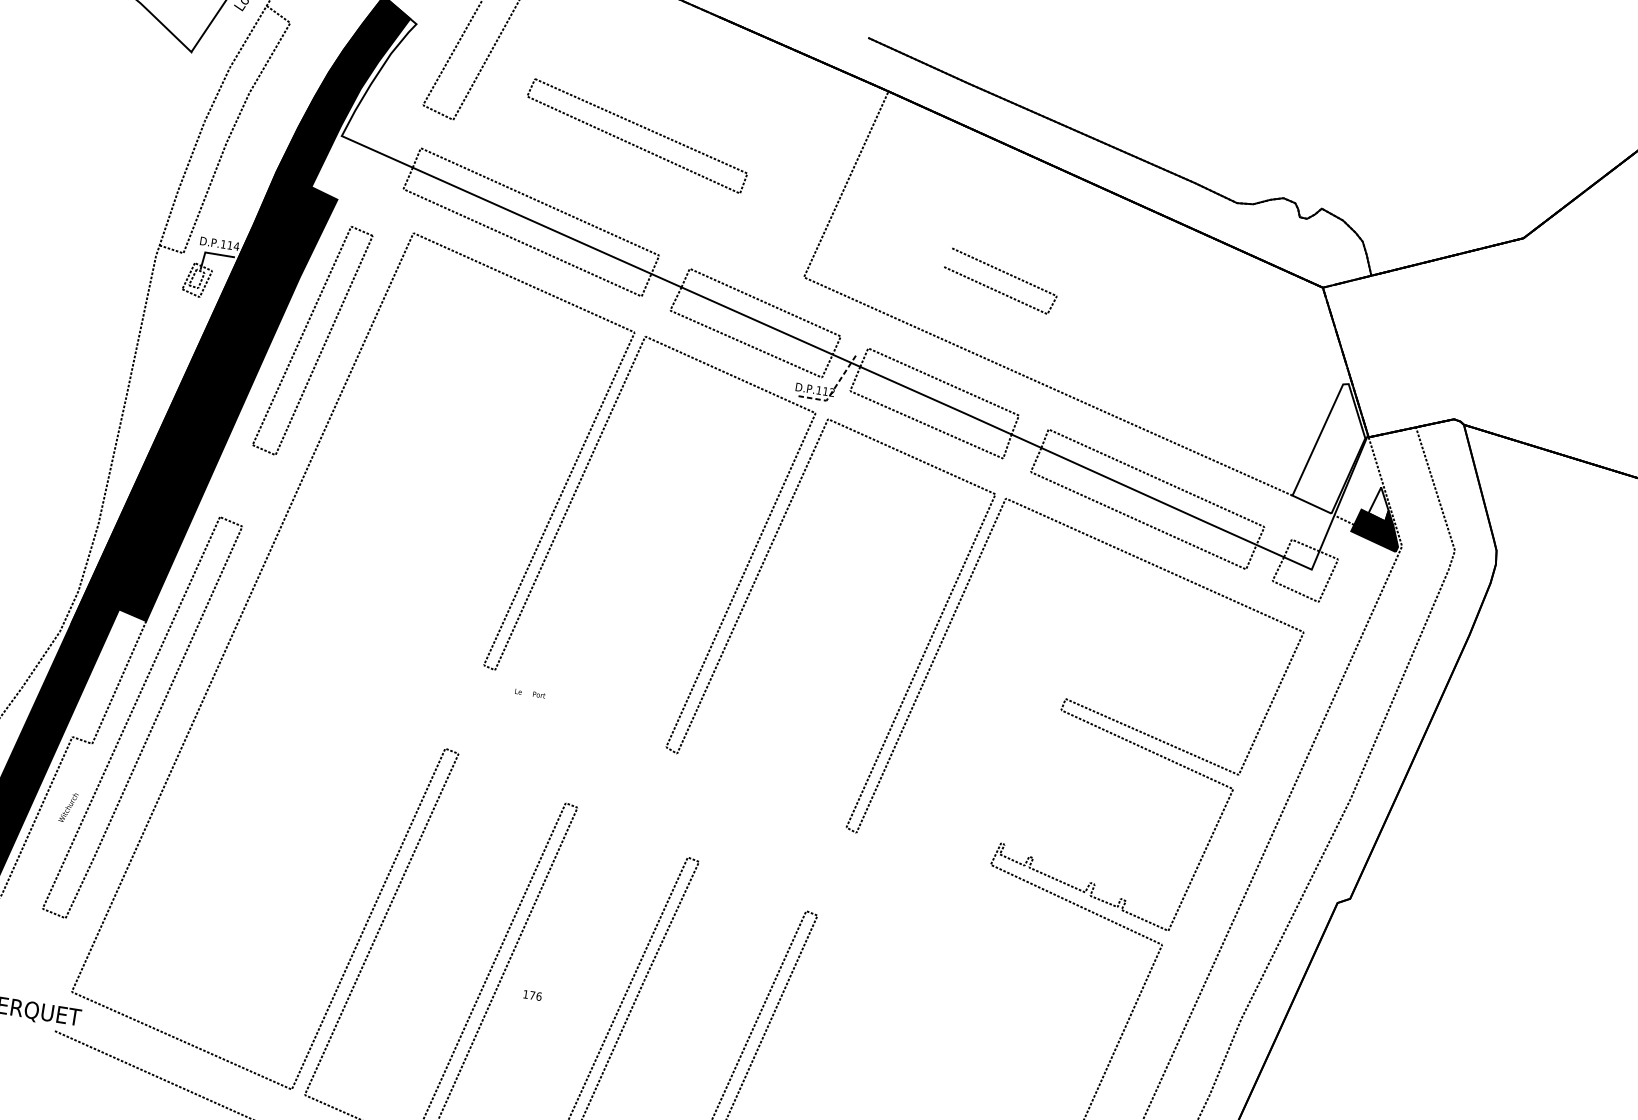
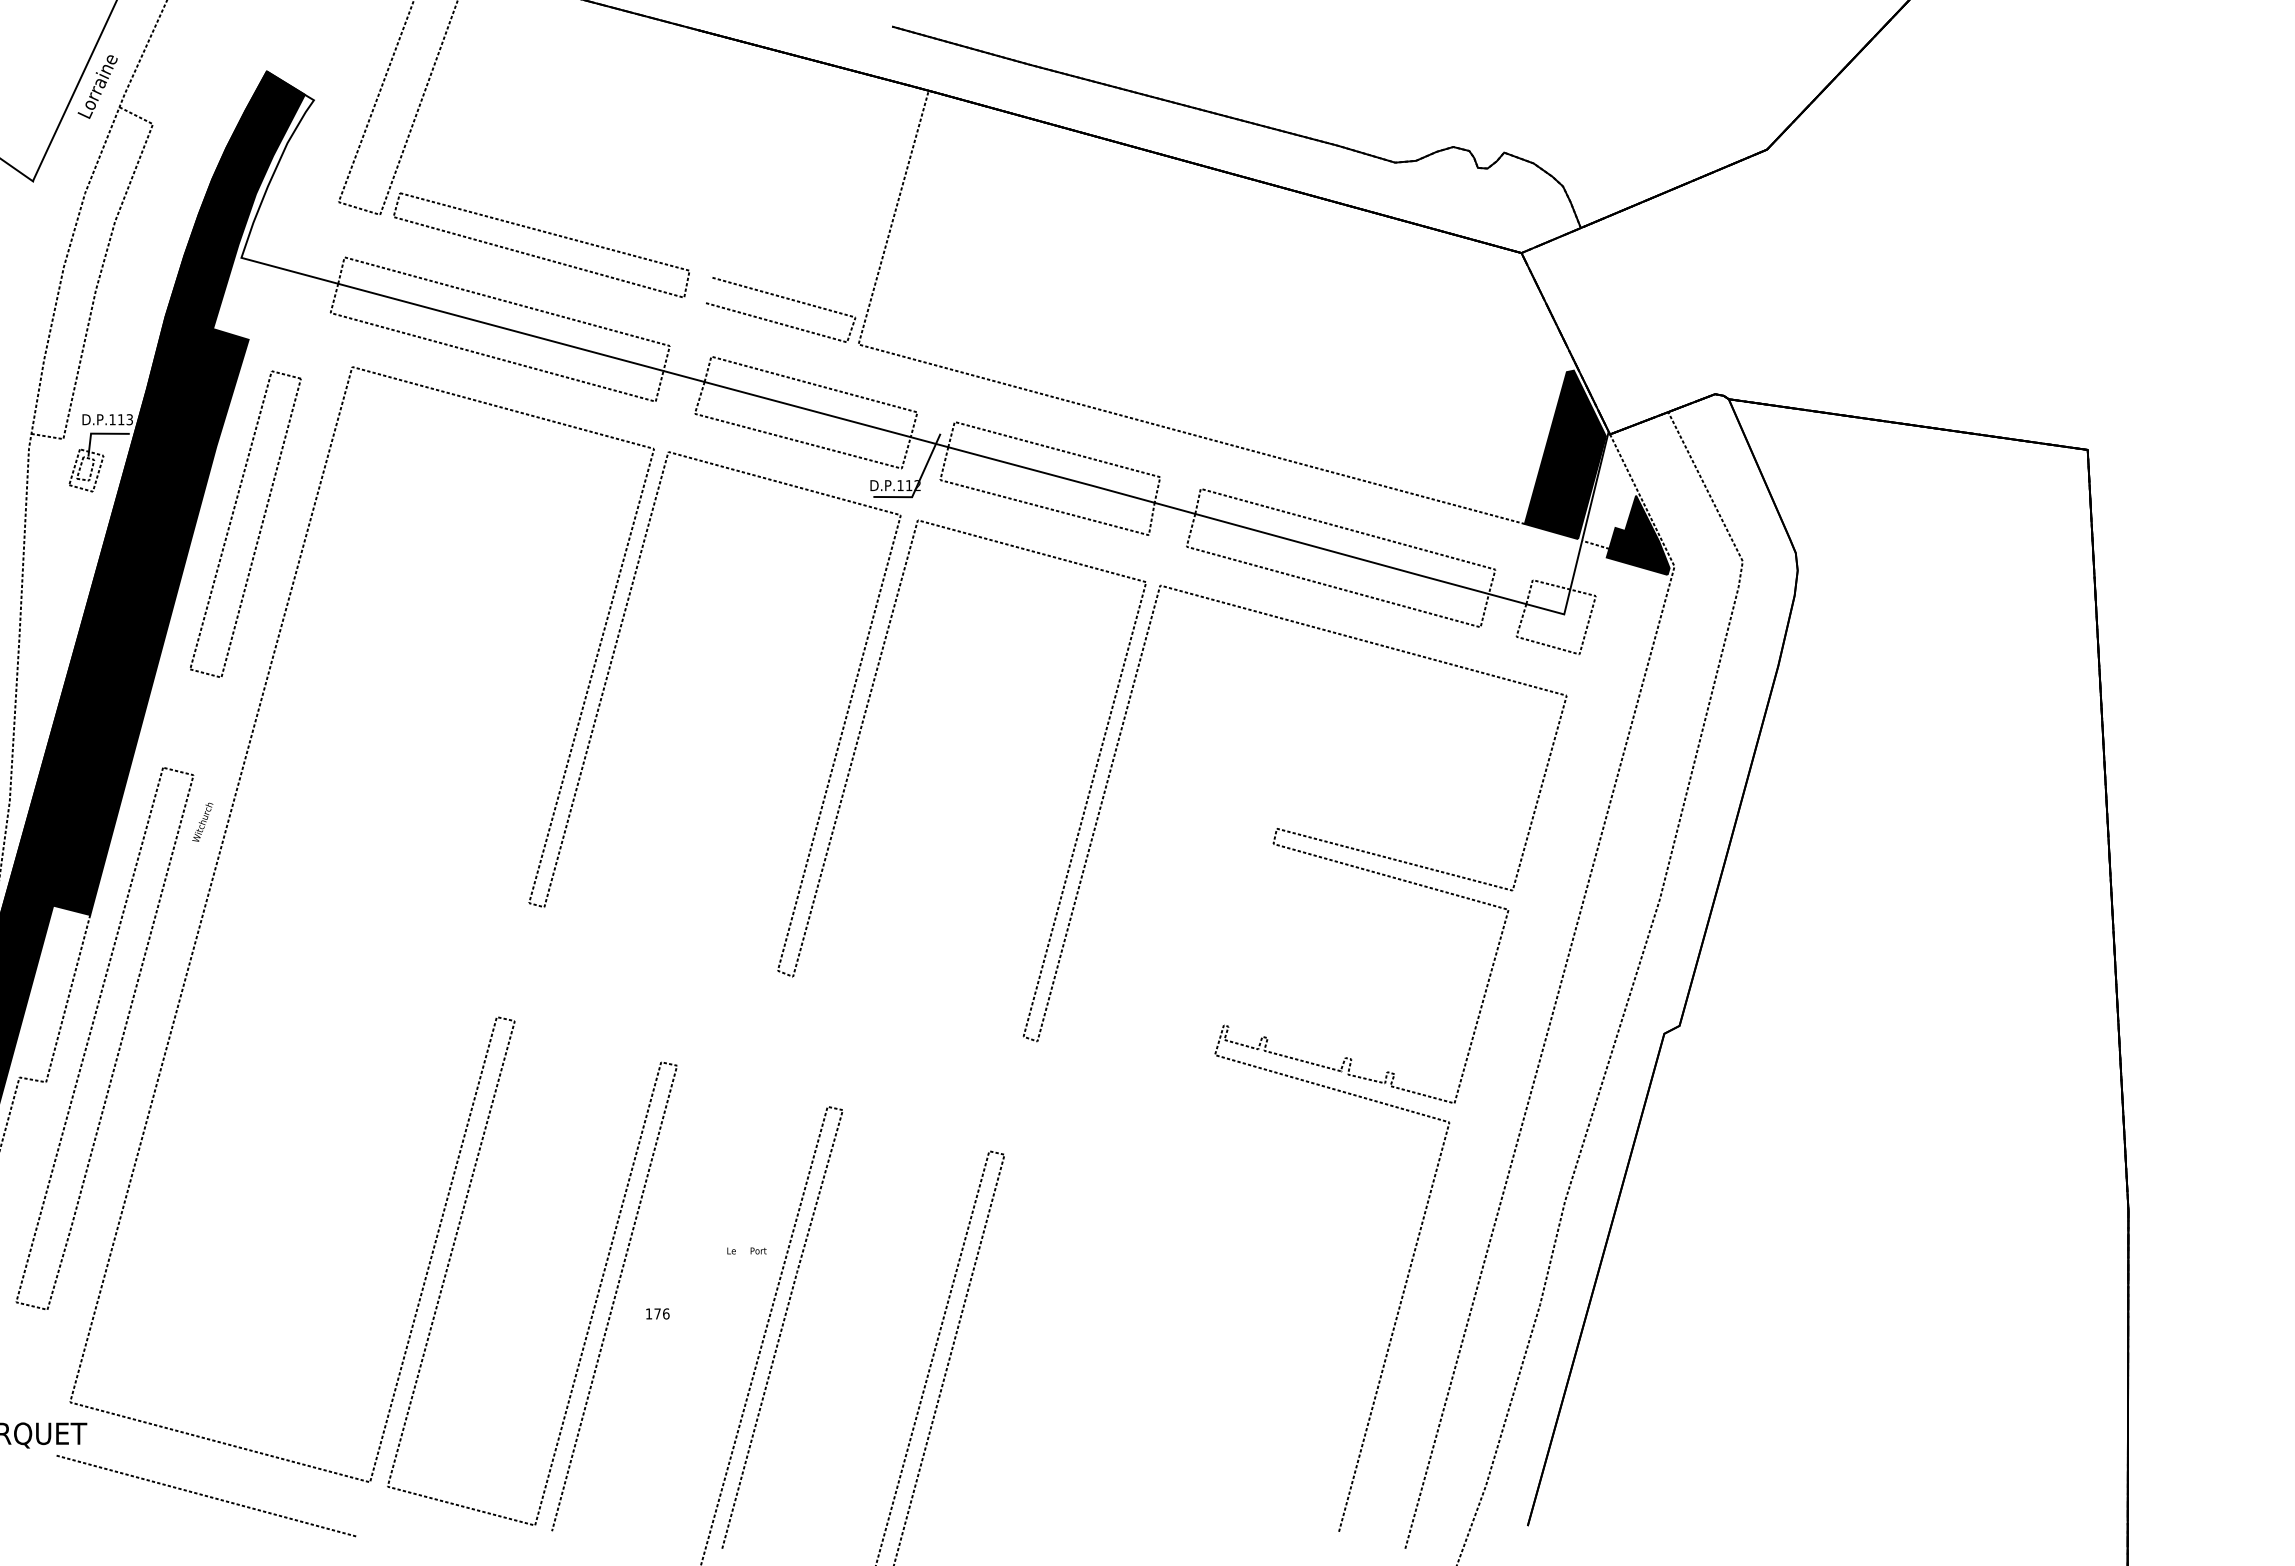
part: (640, 126) -> (543, 232), moved
text: (236, 246) -> (129, 419), D.P.114 -> D.P.113
line: (1003, 272) -> (782, 298), moved
line: (833, 391) -> (918, 483), dashed -> solid
fill: (1331, 447) -> (1564, 454), added
fill: (1379, 503) -> (1637, 516), added
text: (530, 693) -> (746, 1250), moved
text: (68, 806) -> (202, 821), moved

